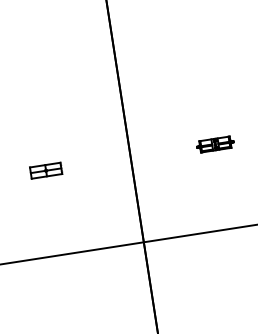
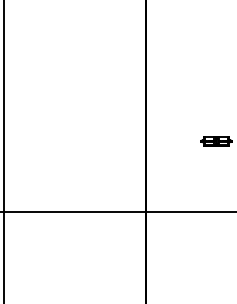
part: (46, 170) -> (74, 141), removed

